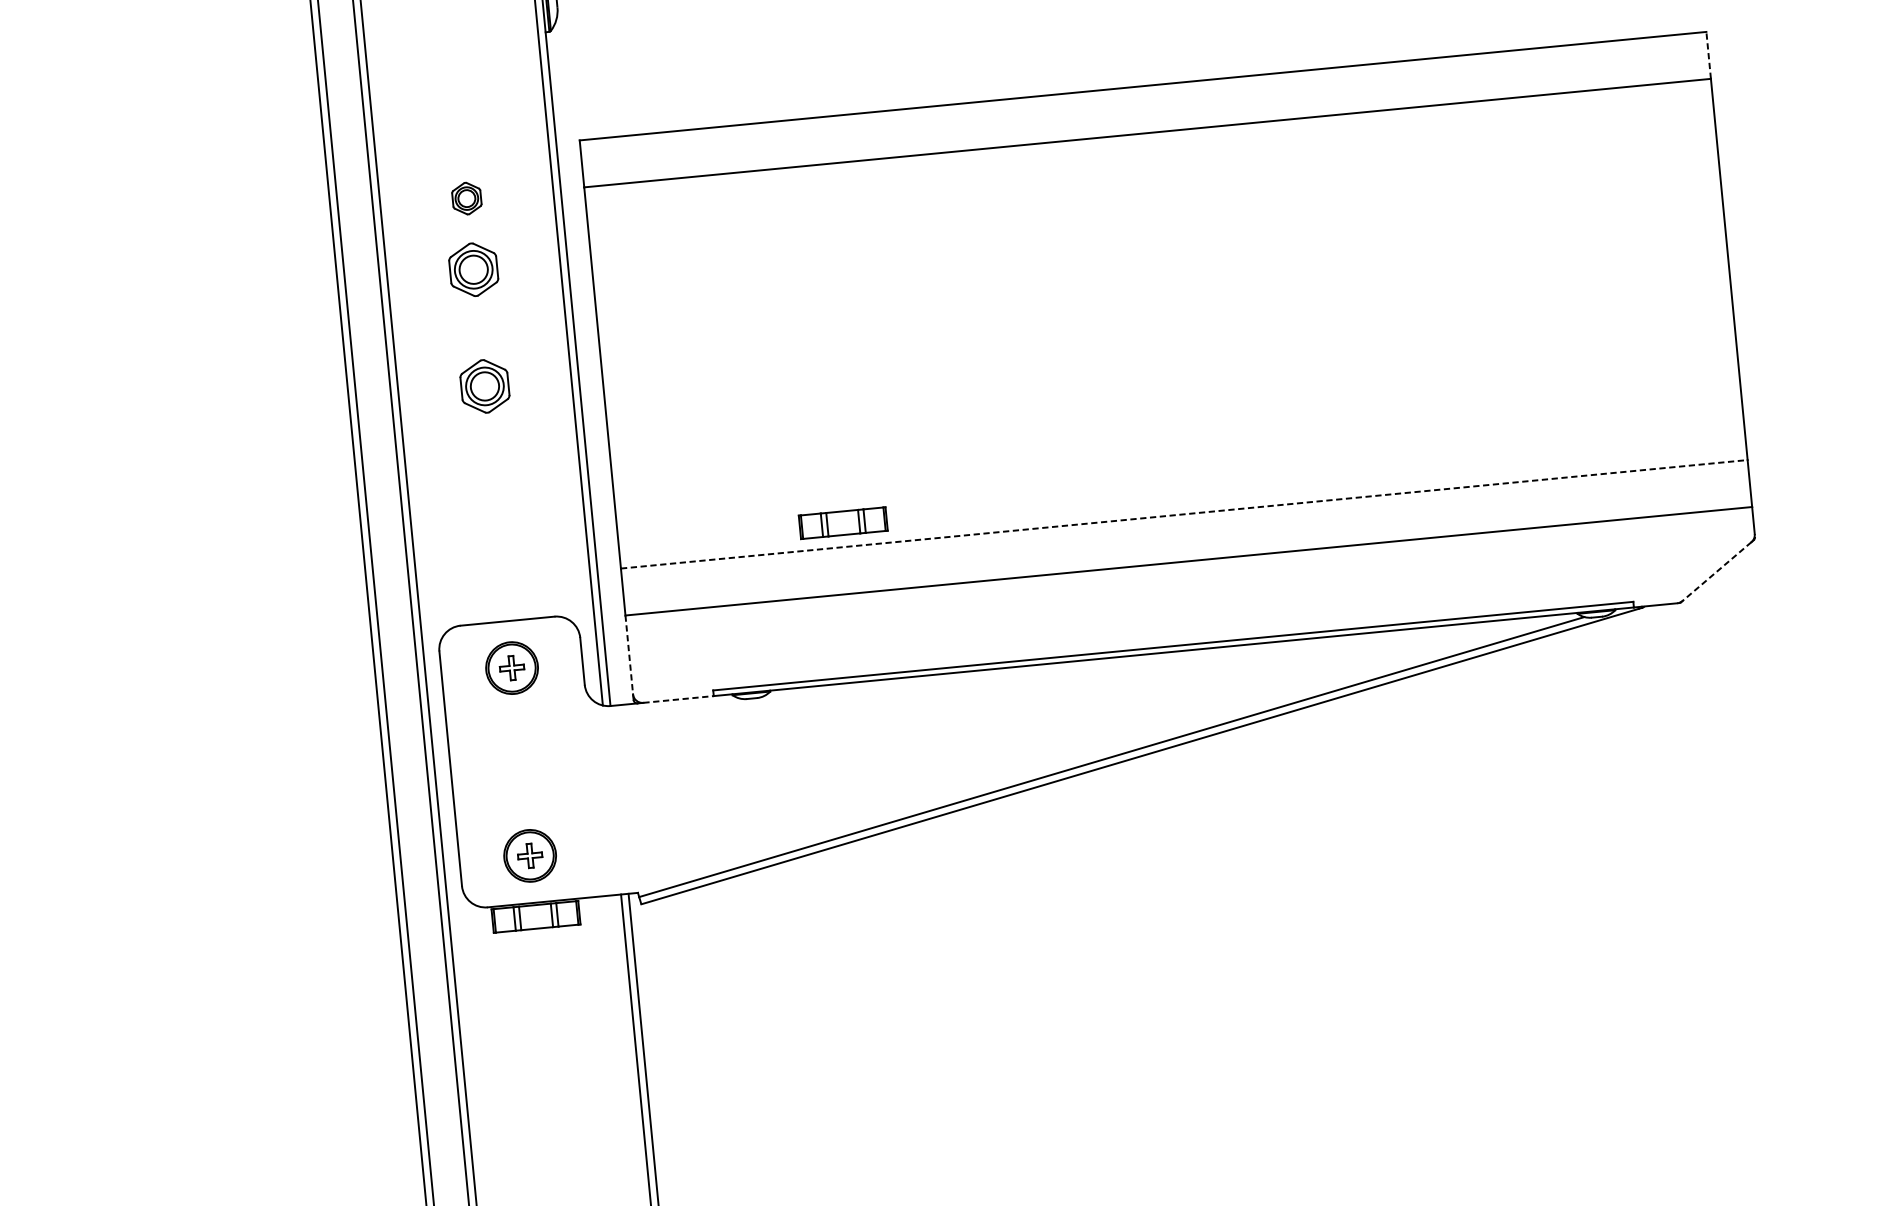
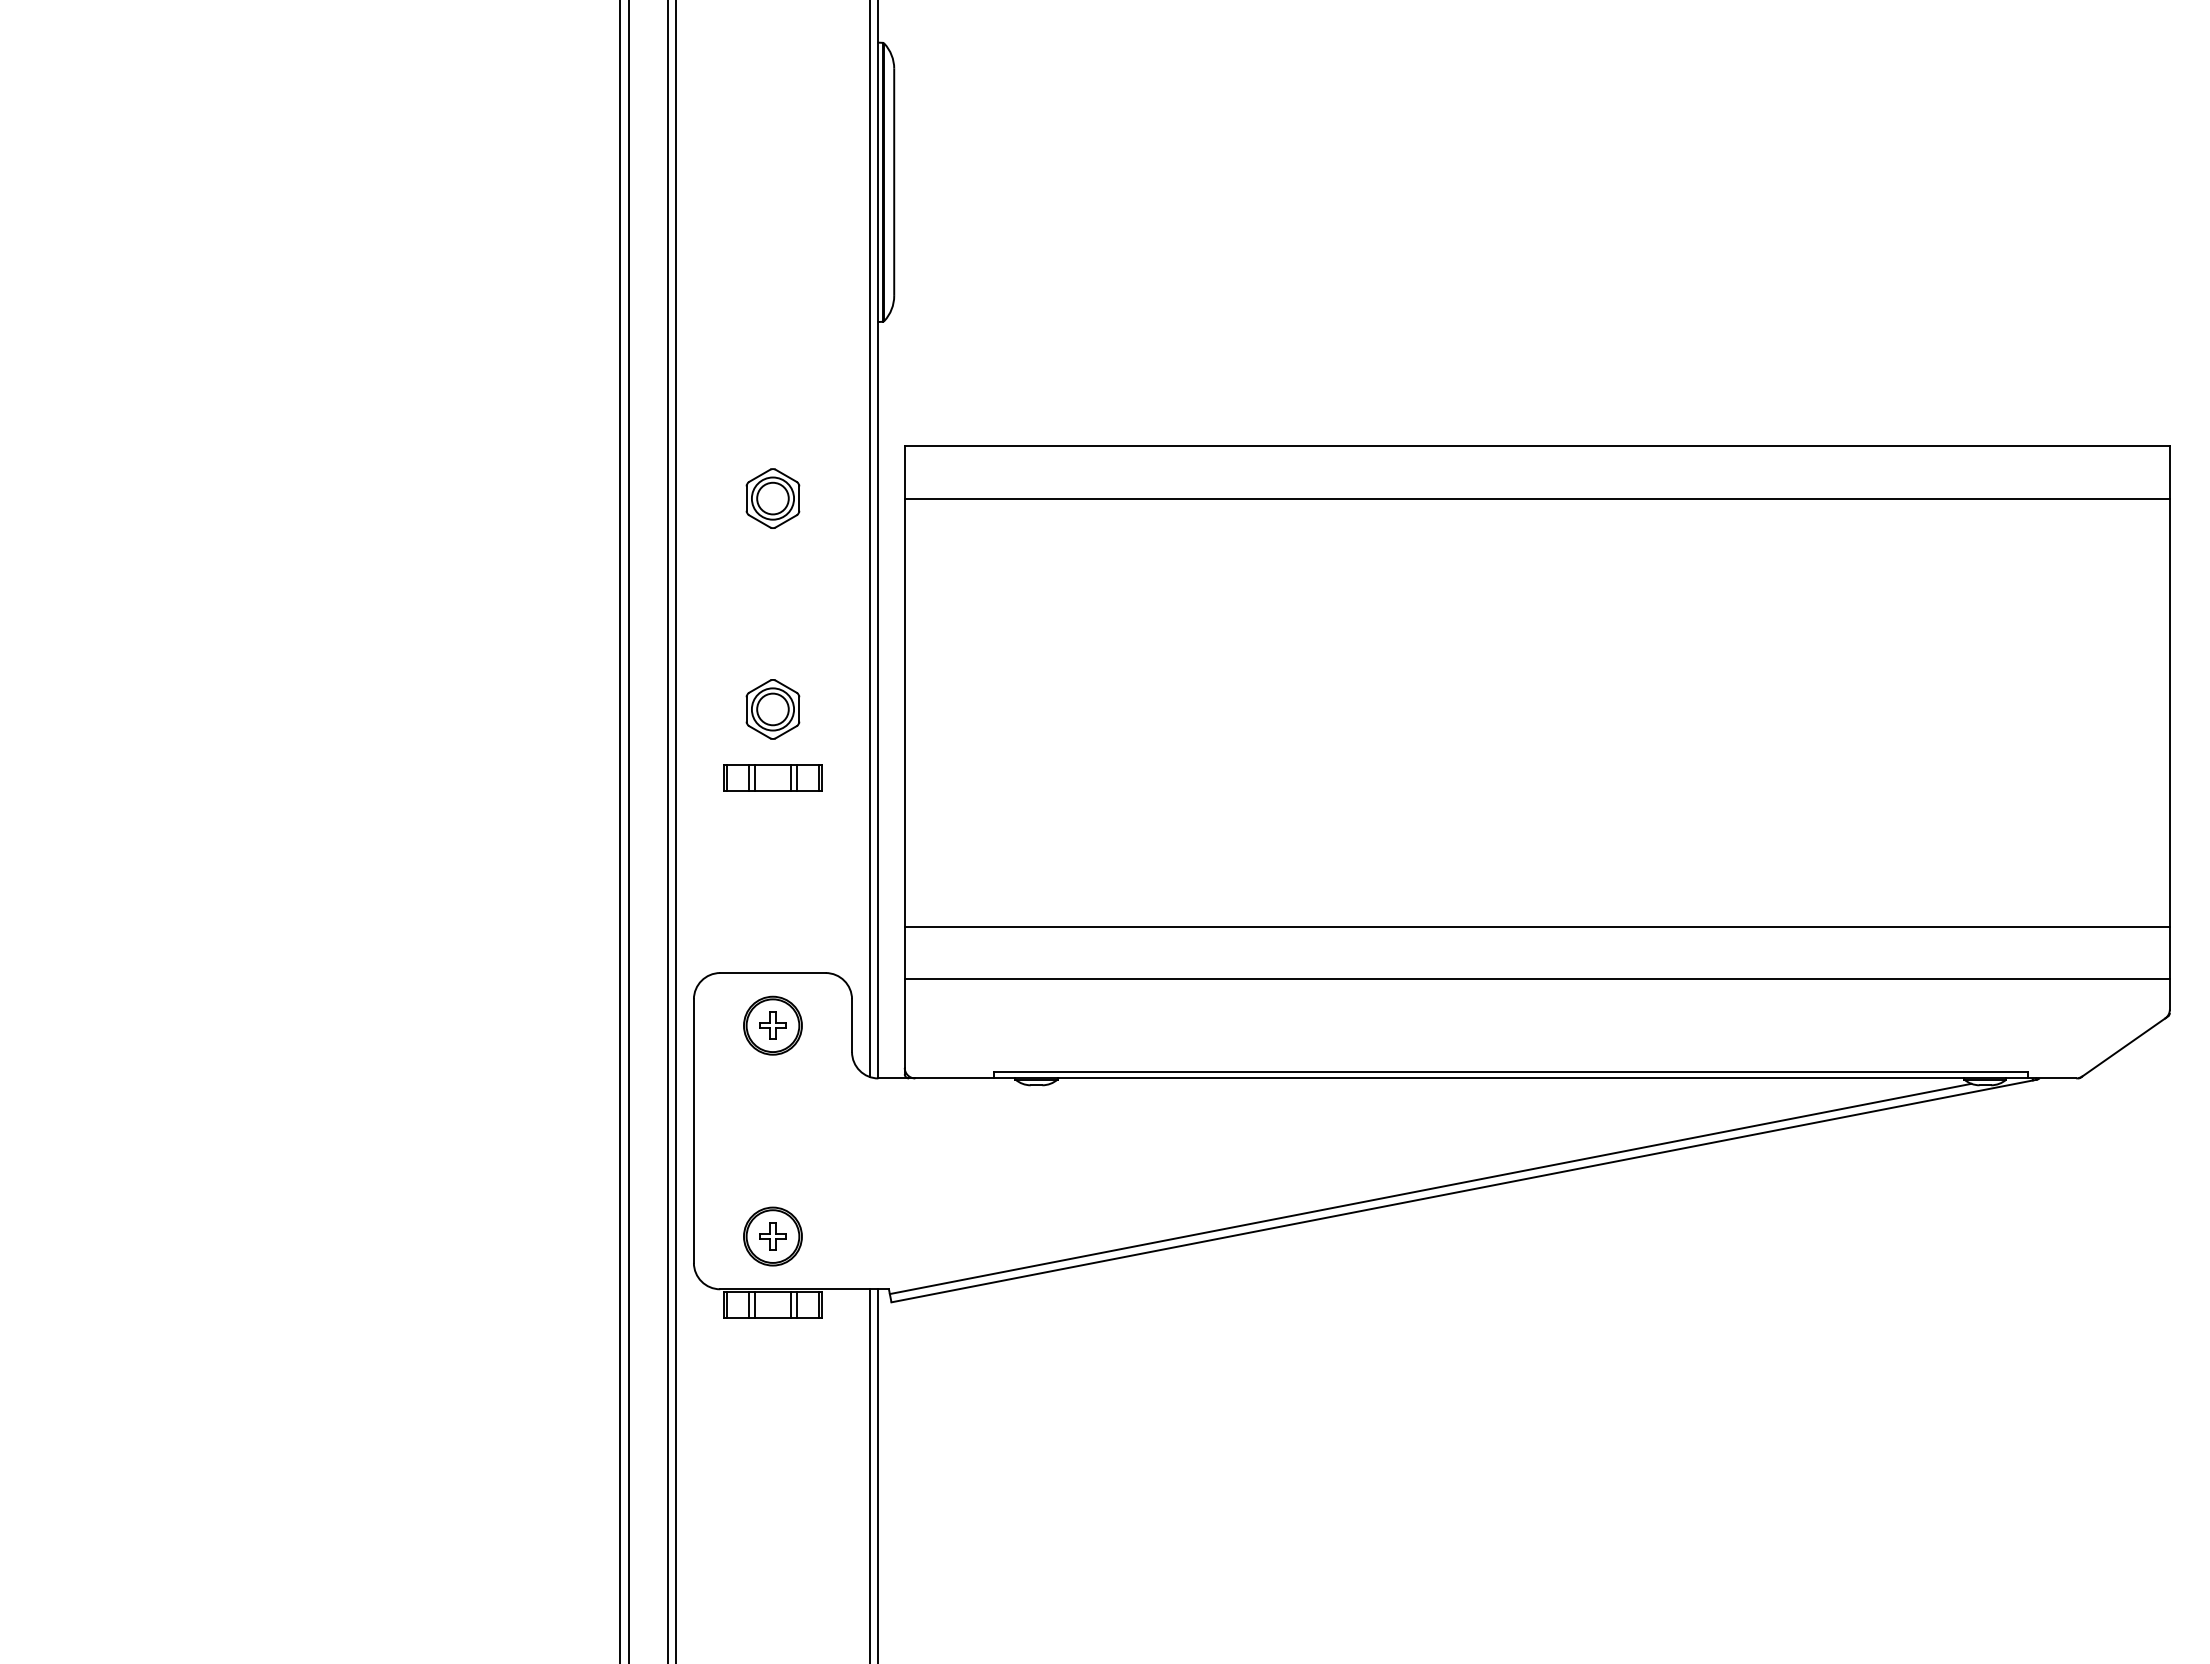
line: (1708, 54) -> (2169, 471), dashed -> solid
part: (466, 198) -> (772, 498), size x1.67
part: (473, 269) -> (772, 578), removed
line: (1184, 514) -> (1537, 926), dashed -> solid
part: (842, 522) -> (772, 777), moved
line: (1716, 571) -> (2123, 1047), dashed -> solid
line: (629, 655) -> (904, 1024), dashed -> solid
line: (678, 699) -> (954, 1078), dashed -> solid

